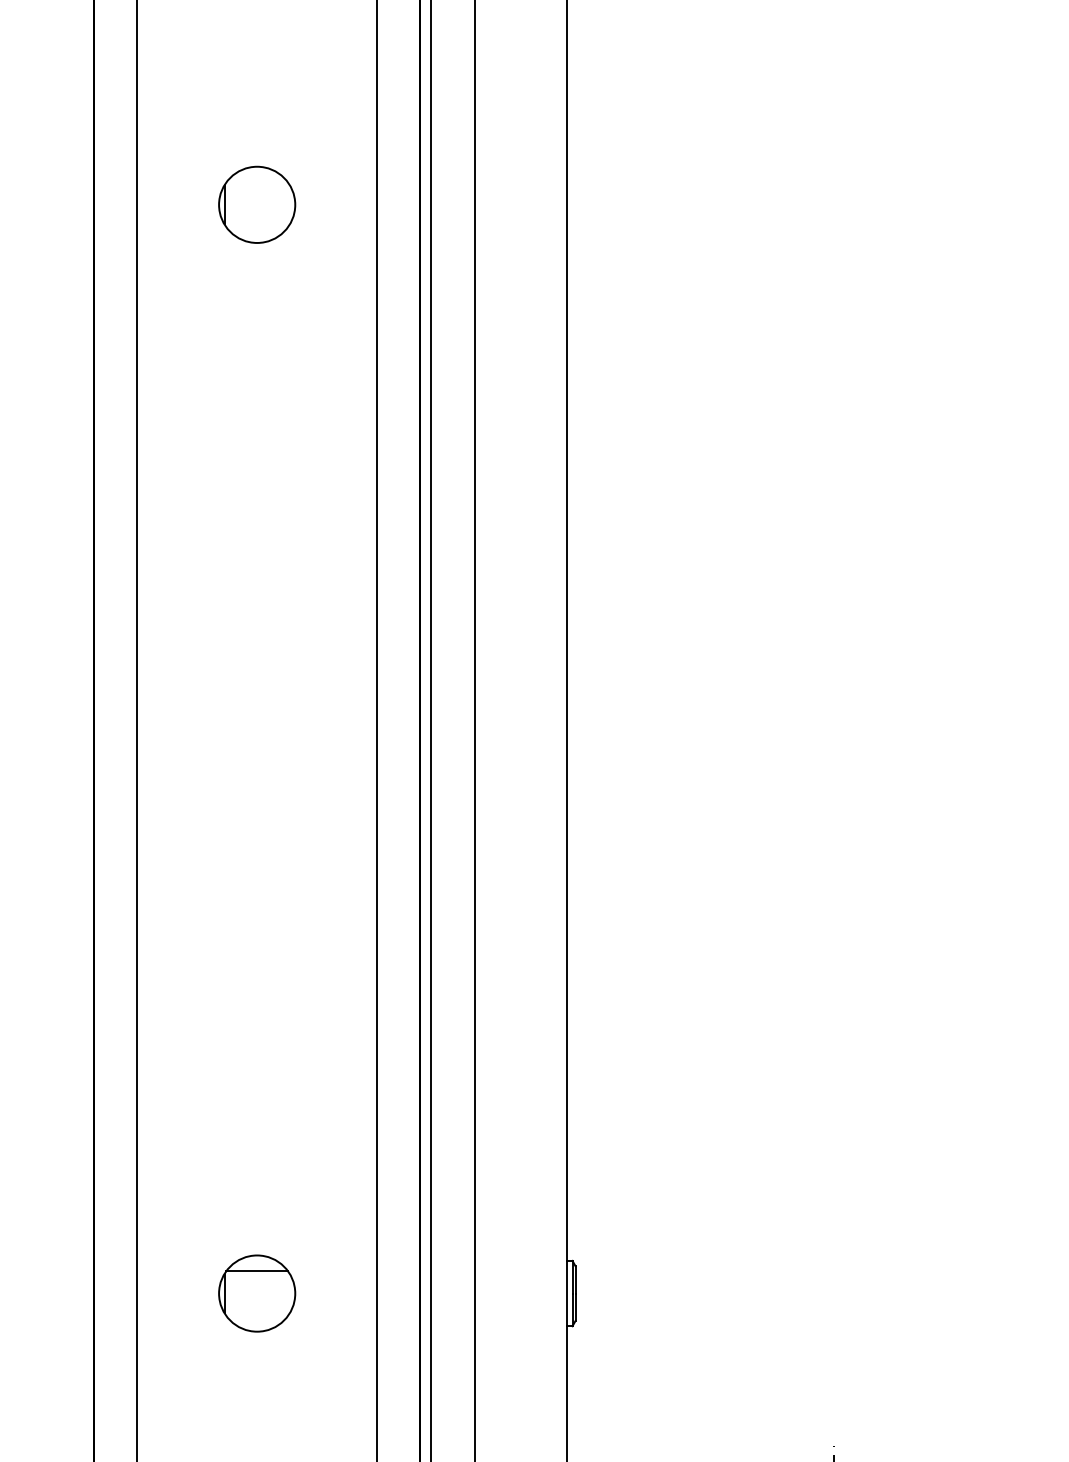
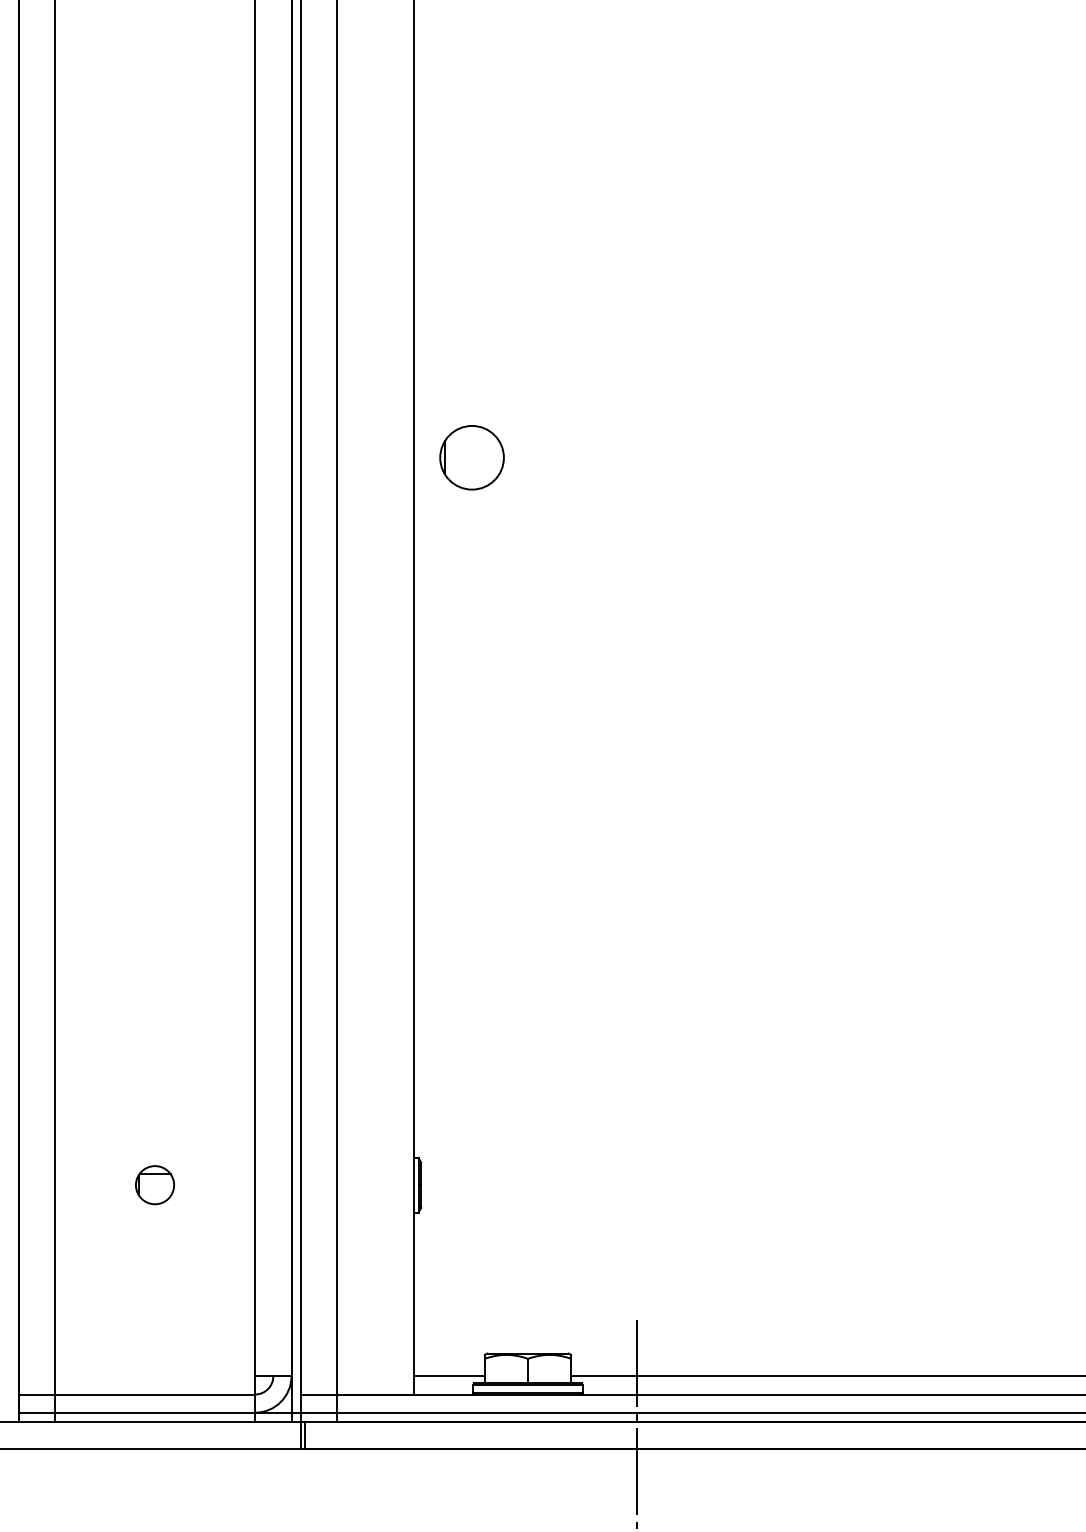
part: (256, 204) -> (471, 457), moved
part: (256, 1292) -> (154, 1184), size x0.6

